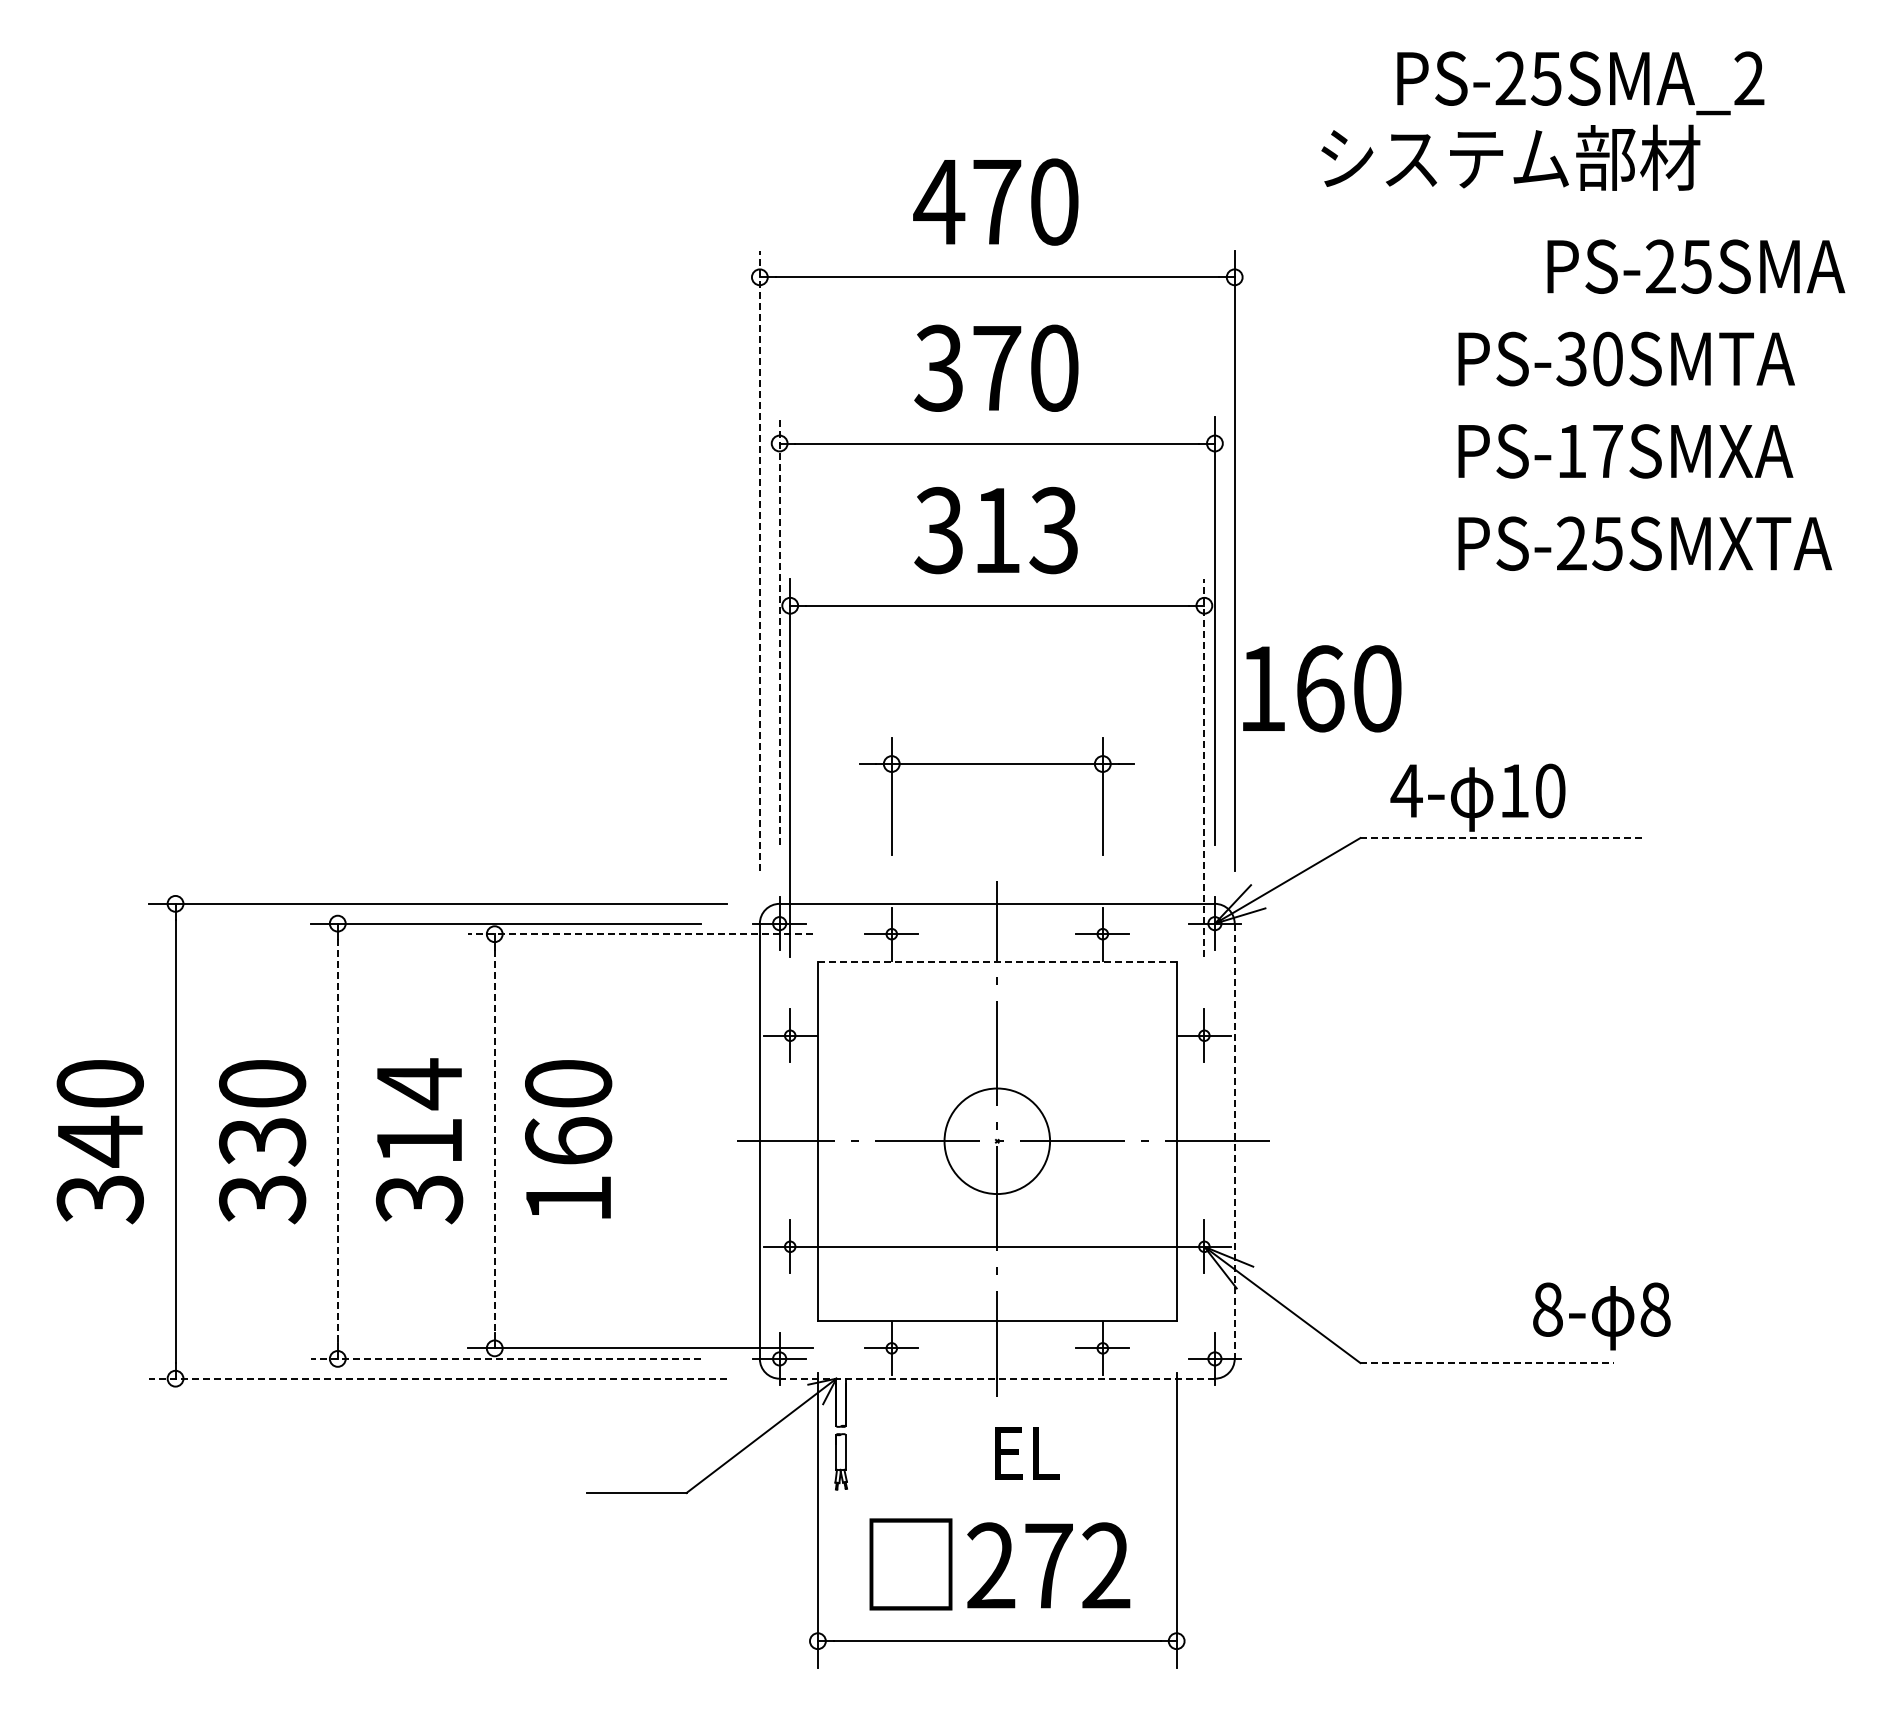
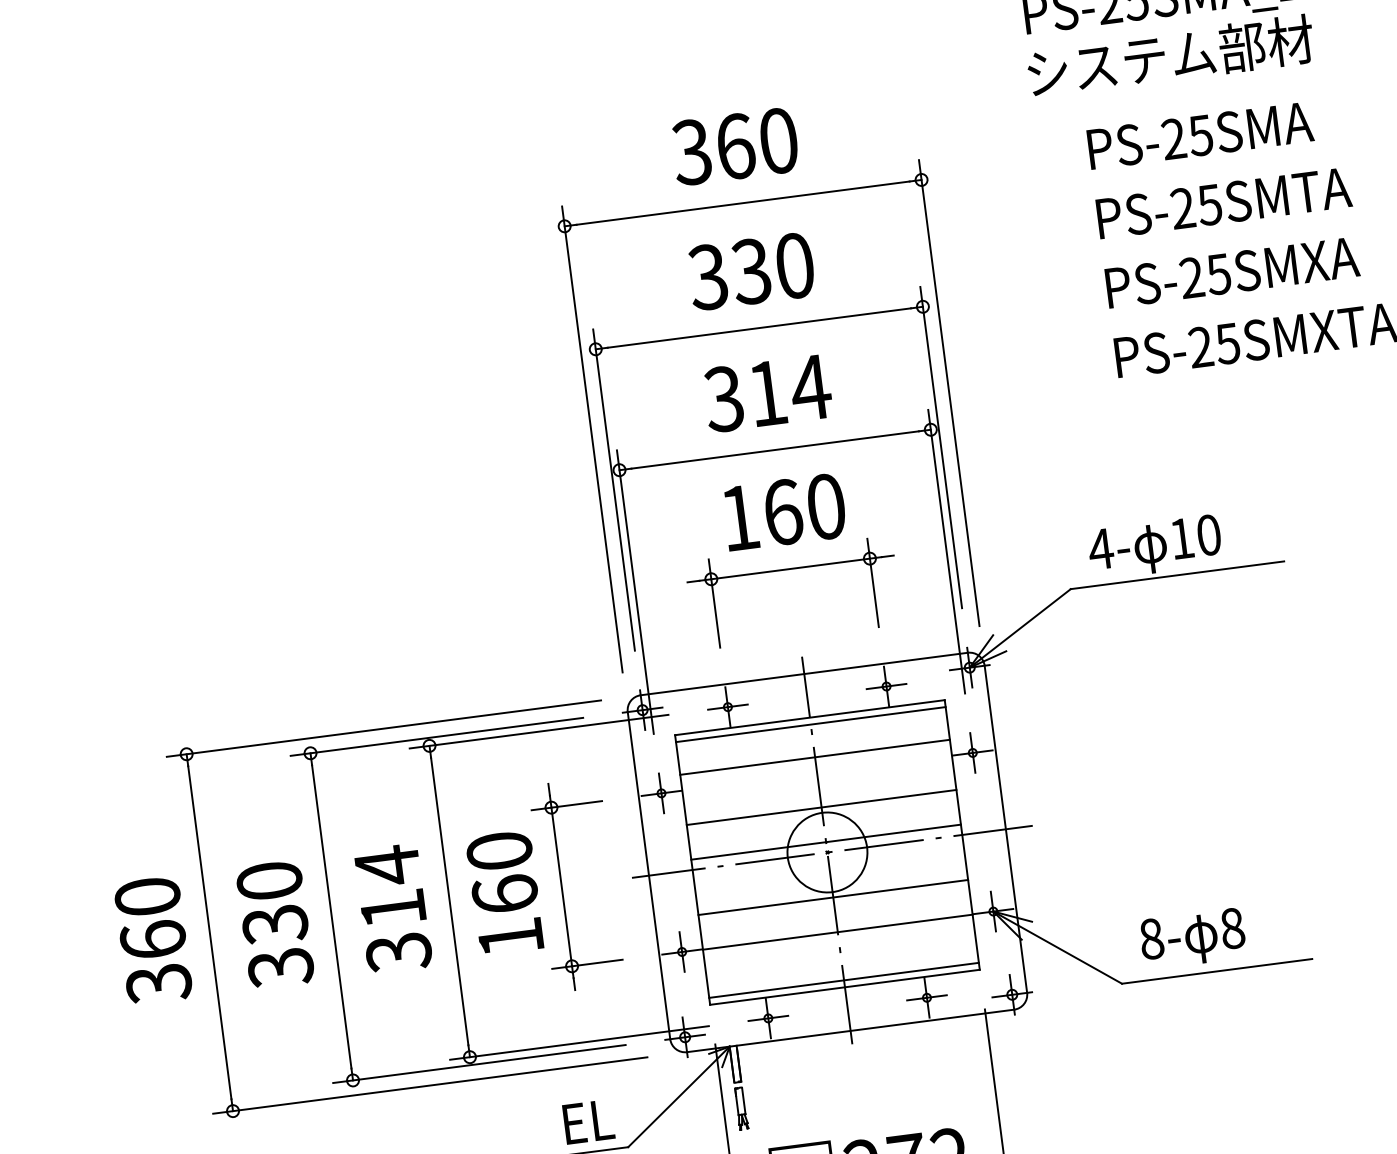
text: (1510, 157) -> (1170, 56), moved
text: (967, 201) -> (713, 149), 470 -> 360
text: (1696, 266) -> (1200, 135), moved
text: (1589, 358) -> (1196, 206), PS-30SMTA -> PS-25SMTA
text: (996, 367) -> (751, 270), 370 -> 330
text: (1589, 451) -> (1205, 276), PS-17SMXA -> PS-25SMXA
text: (1054, 530) -> (810, 387), 313 -> 314
line: (759, 560) -> (592, 439), dashed -> solid
line: (779, 630) -> (613, 489), dashed -> solid
text: (1322, 688) -> (784, 511), moved
line: (1204, 768) -> (946, 552), dashed -> solid
line: (1502, 838) -> (1177, 575), dashed -> solid
line: (640, 934) -> (539, 731), dashed -> solid
line: (996, 961) -> (809, 717), dashed -> solid
line: (996, 971) -> (810, 724), added
line: (996, 1014) -> (814, 757), added
line: (996, 1081) -> (821, 807), added
line: (996, 1127) -> (825, 842), added
part: (644, 1140) -> (562, 886), added
text: (99, 1141) -> (152, 940), 340 -> 360
line: (337, 1141) -> (331, 917), dashed -> solid
line: (494, 1141) -> (449, 901), dashed -> solid
line: (1234, 1141) -> (1005, 829), dashed -> solid
line: (996, 1201) -> (832, 897), added
line: (996, 1311) -> (843, 980), added
text: (1601, 1316) -> (1192, 938), moved
line: (505, 1358) -> (479, 1063), dashed -> solid
line: (1486, 1363) -> (1216, 971), dashed -> solid
line: (438, 1378) -> (430, 1085), dashed -> solid
line: (997, 1378) -> (850, 1030), dashed -> solid
text: (1027, 1453) -> (589, 1122), moved

